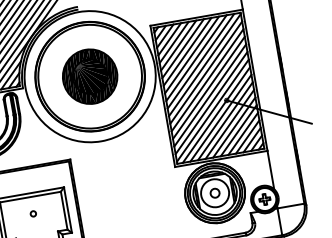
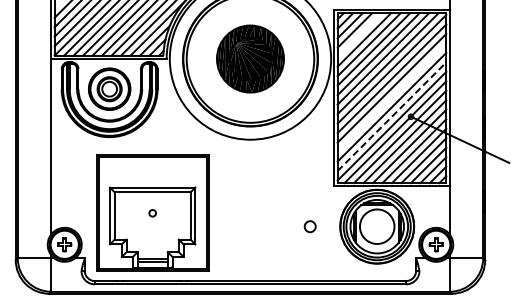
line: (174, 42) -> (359, 35), removed
line: (208, 87) -> (391, 97), removed
line: (211, 102) -> (392, 116), solid -> dashed
circle: (214, 193) -> (309, 226), moved

